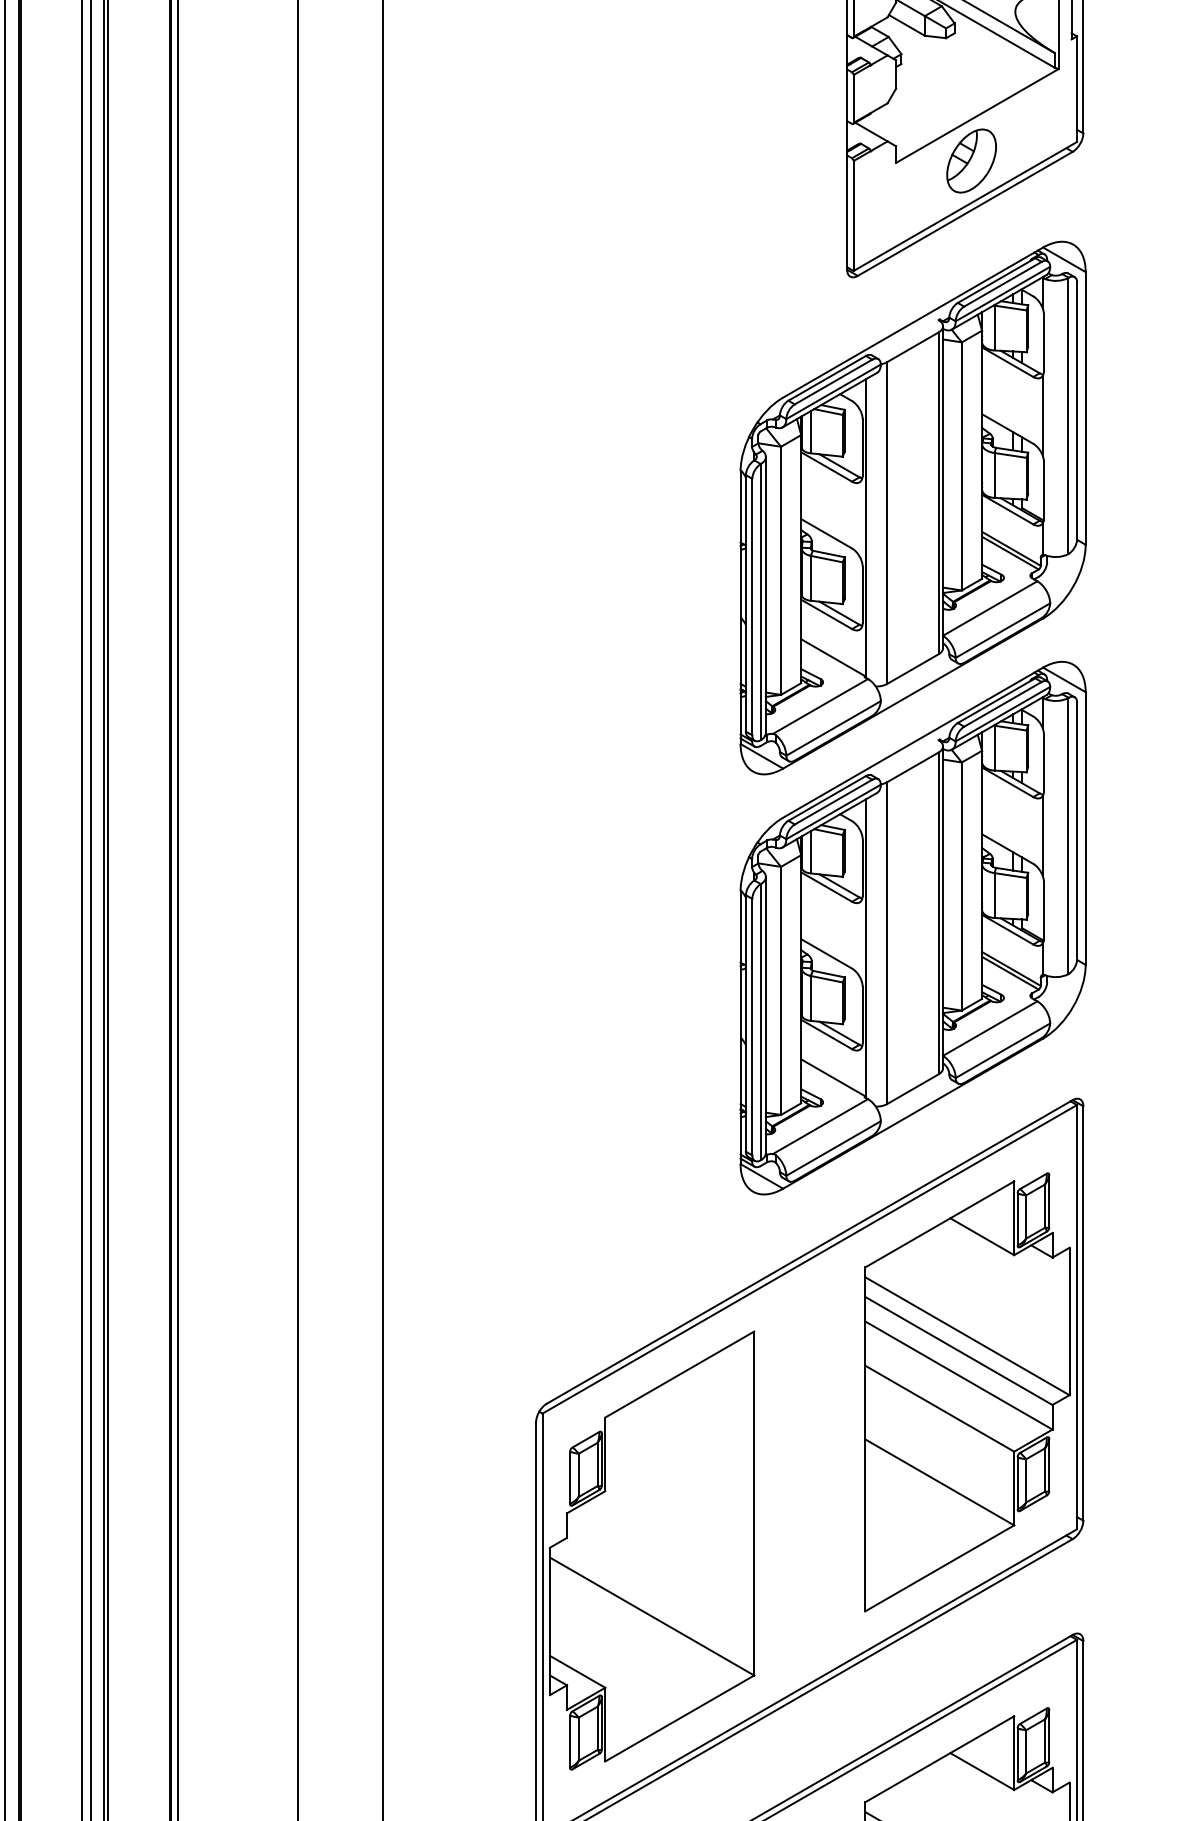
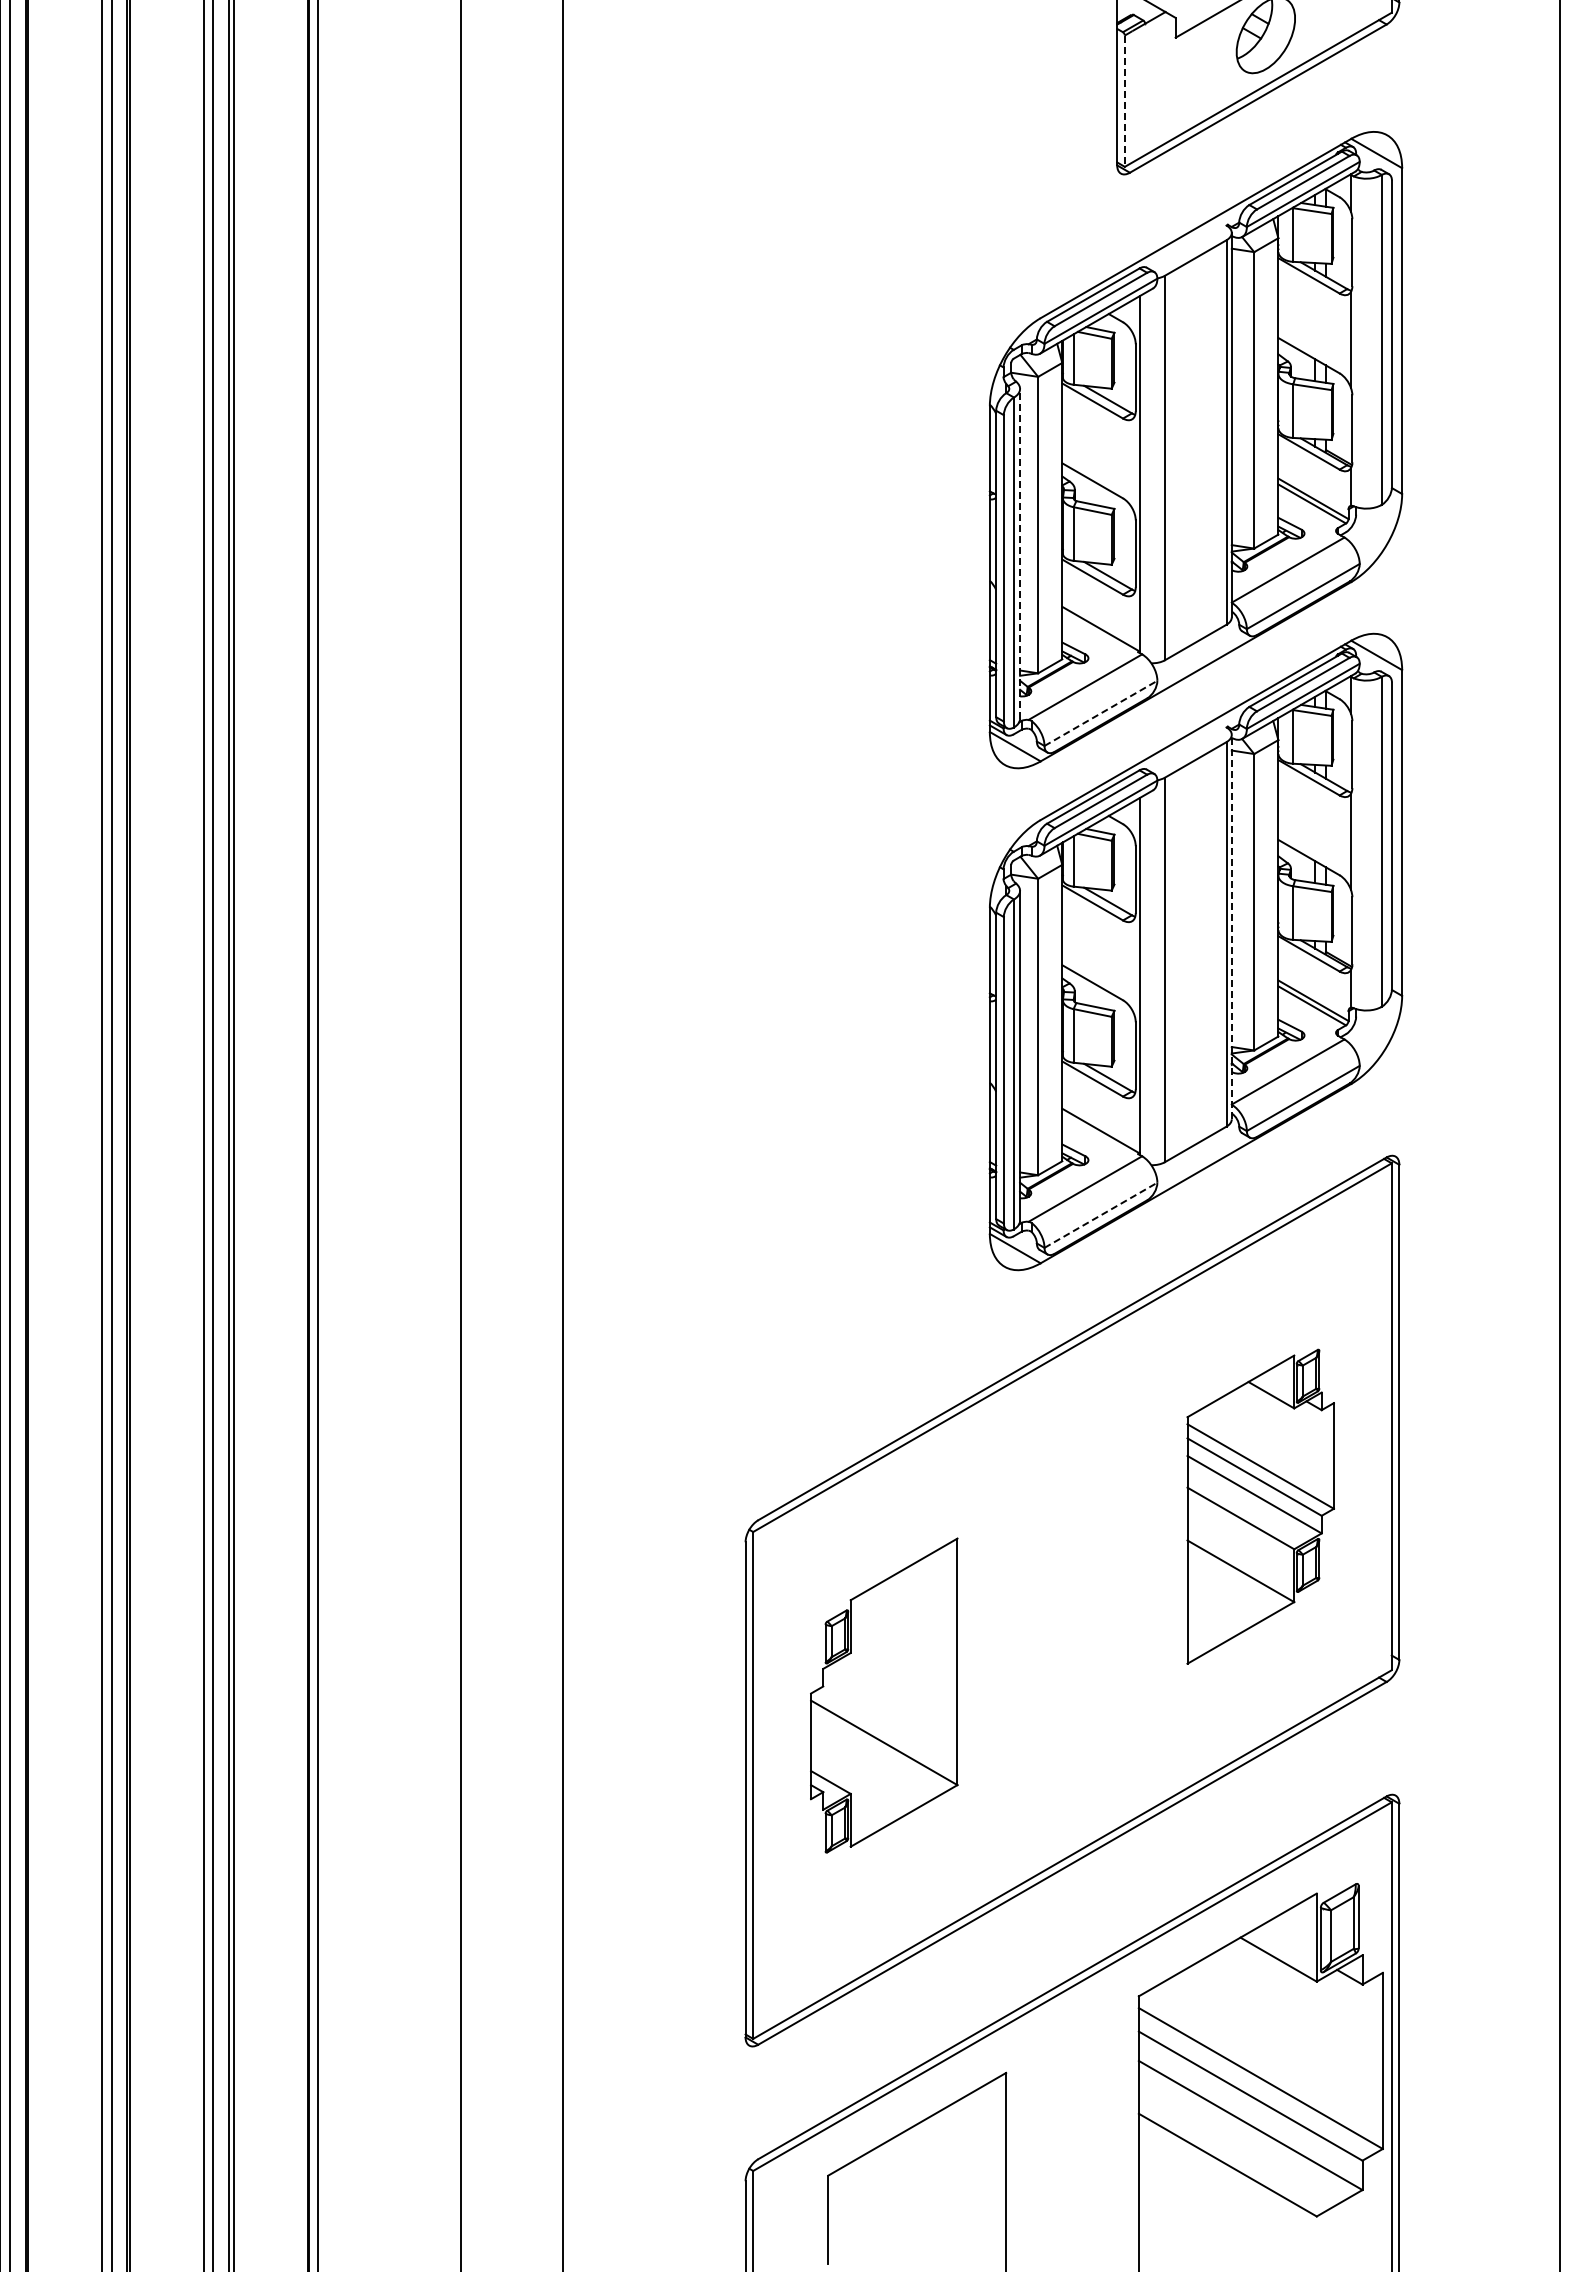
line: (853, 216) -> (1124, 101), solid -> dashed
line: (766, 594) -> (1020, 553), solid -> dashed
line: (834, 728) -> (1101, 713), solid -> dashed
line: (942, 906) -> (1231, 926), solid -> dashed
line: (834, 1148) -> (1101, 1215), solid -> dashed
part: (967, 1392) -> (1260, 1506), size x0.6
part: (652, 1550) -> (884, 1695), size x0.6

